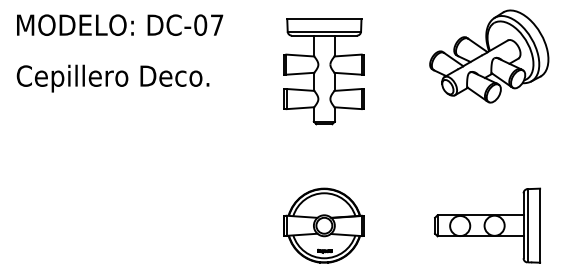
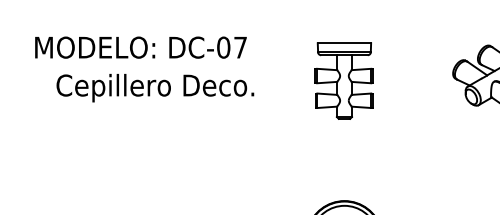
text: (120, 24) -> (141, 46), moved
part: (323, 71) -> (343, 80), size x0.7
text: (112, 78) -> (154, 87), moved

